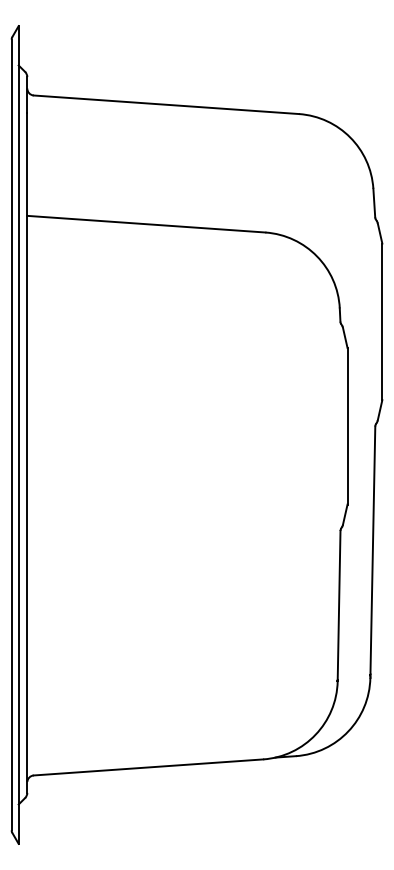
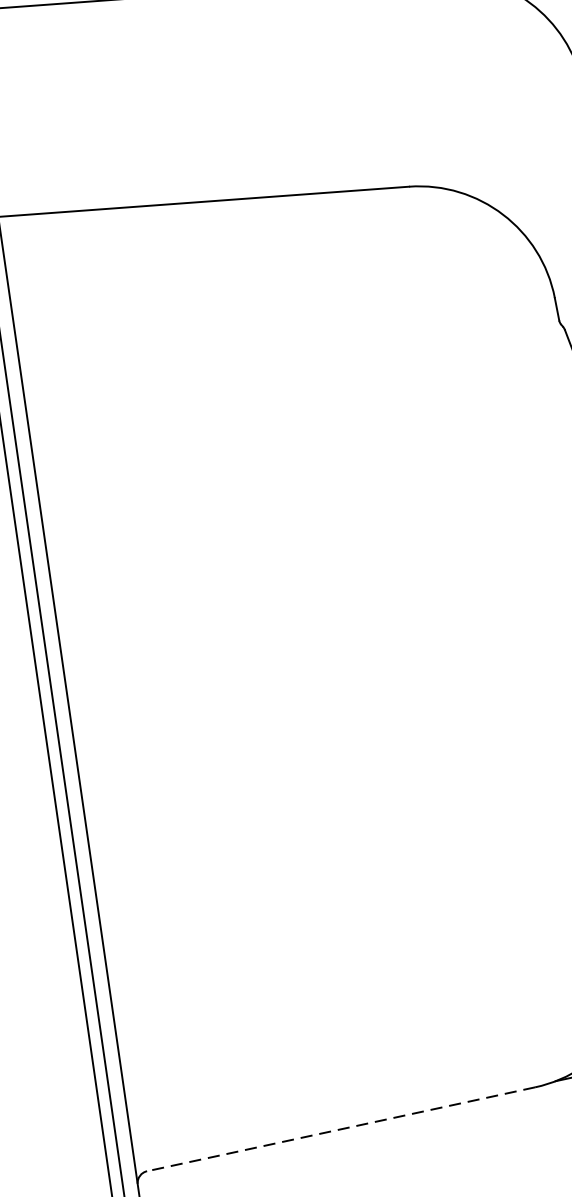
line: (148, 767) -> (341, 1129), solid -> dashed

